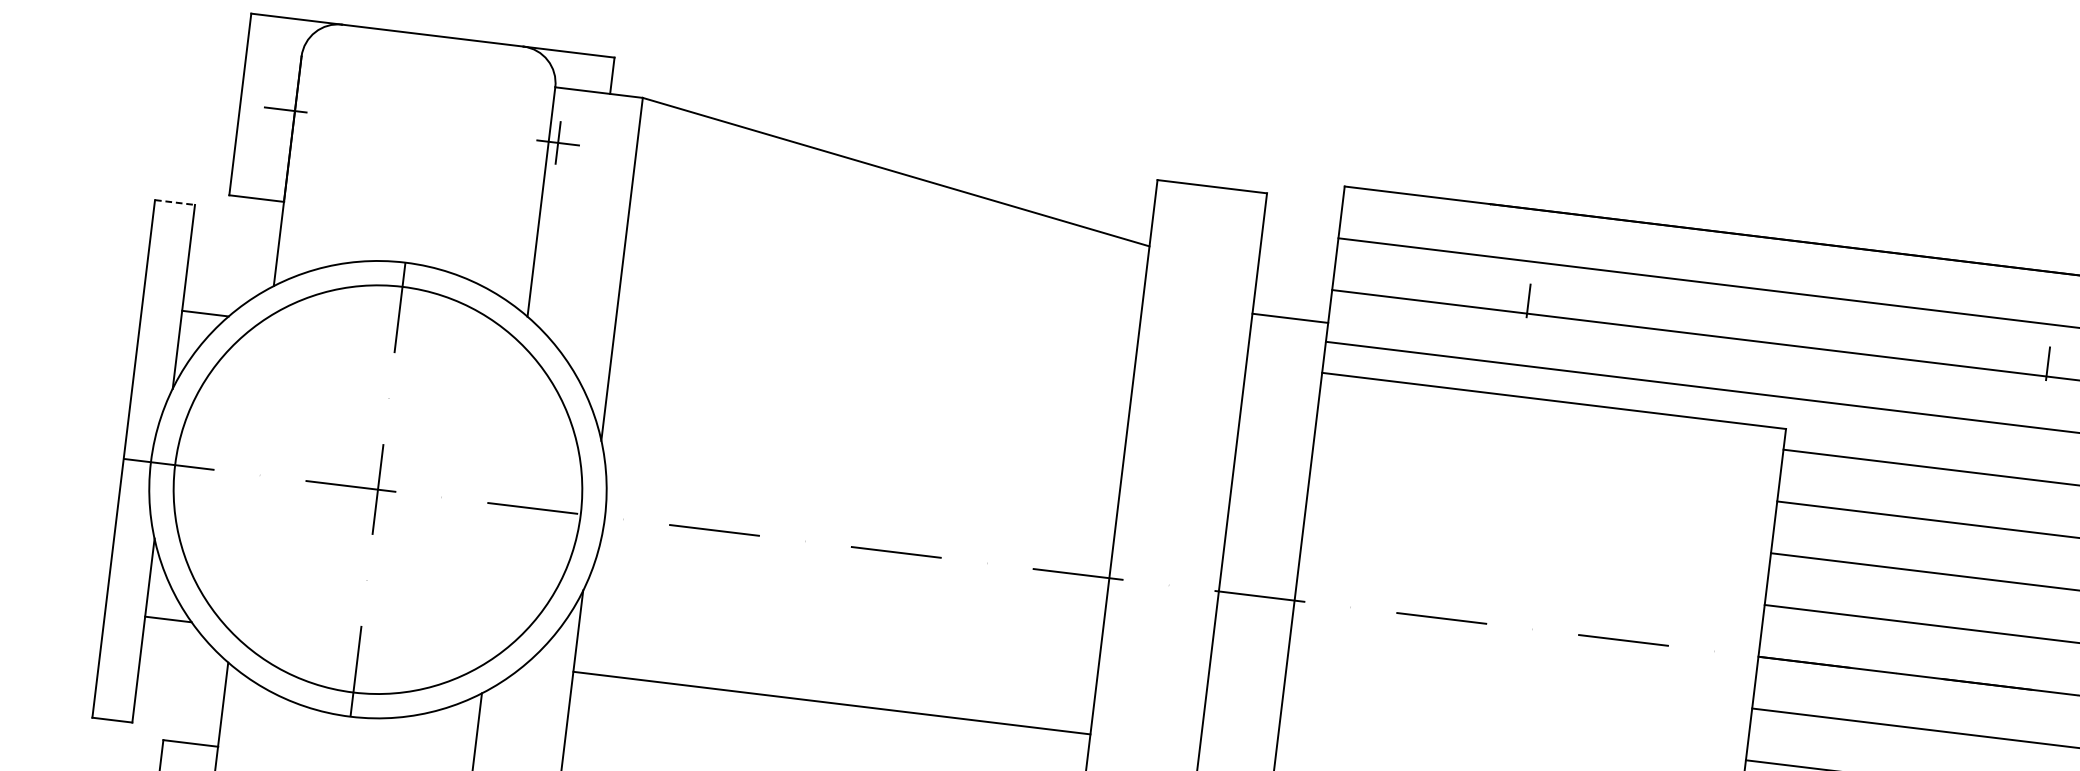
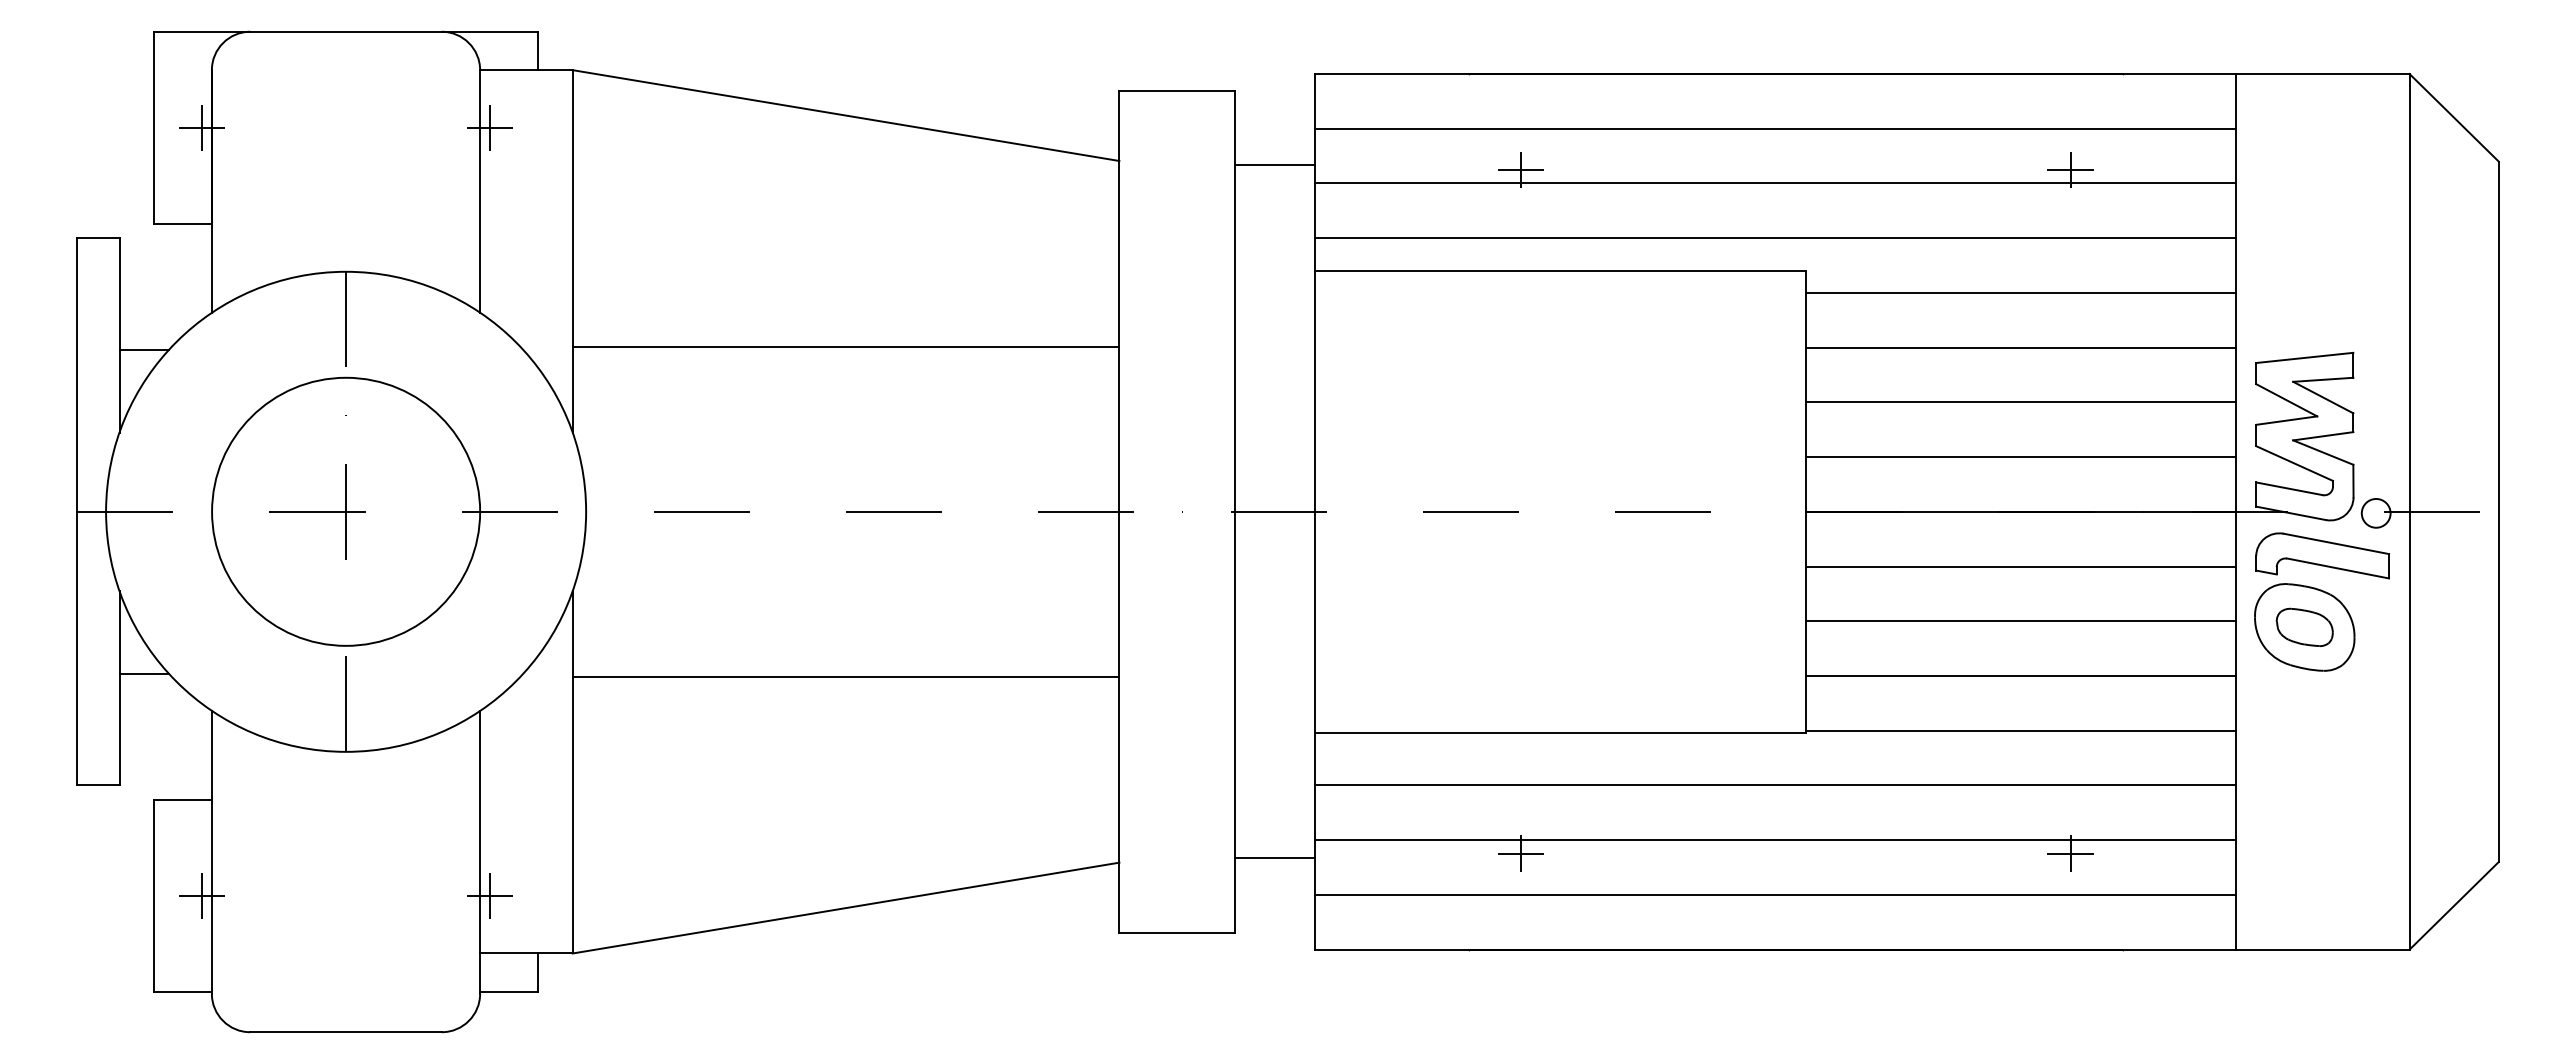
line: (286, 109) -> (202, 127), added
line: (175, 202) -> (98, 238), dashed -> solid
line: (1528, 301) -> (1521, 170), added
line: (1290, 318) -> (1275, 165), moved
line: (2047, 364) -> (2070, 170), added
line: (869, 390) -> (845, 346), added
circle: (378, 489) -> (346, 511), size x0.62

